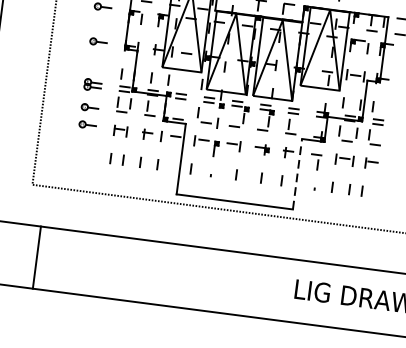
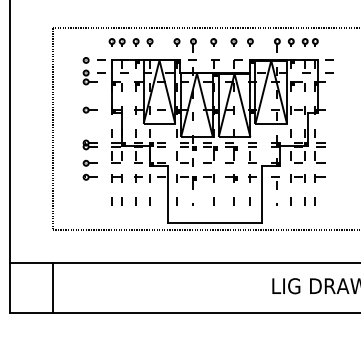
line: (297, 174) -> (262, 194), dashed -> solid
line: (36, 257) -> (52, 287), moved

